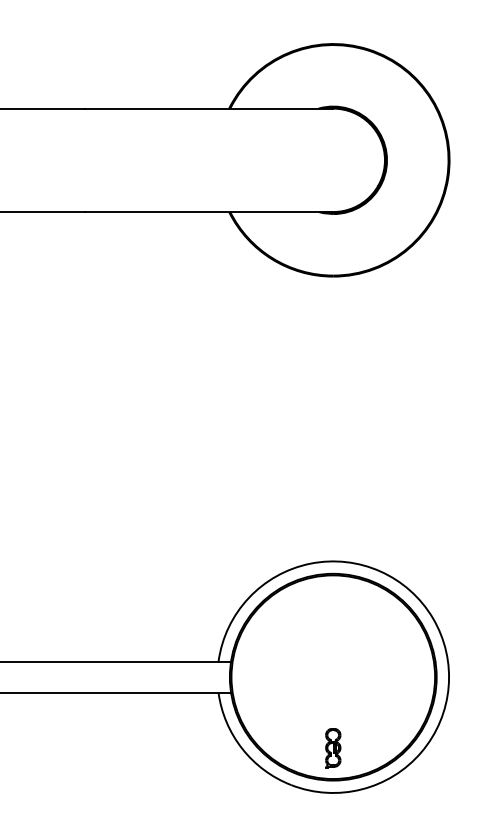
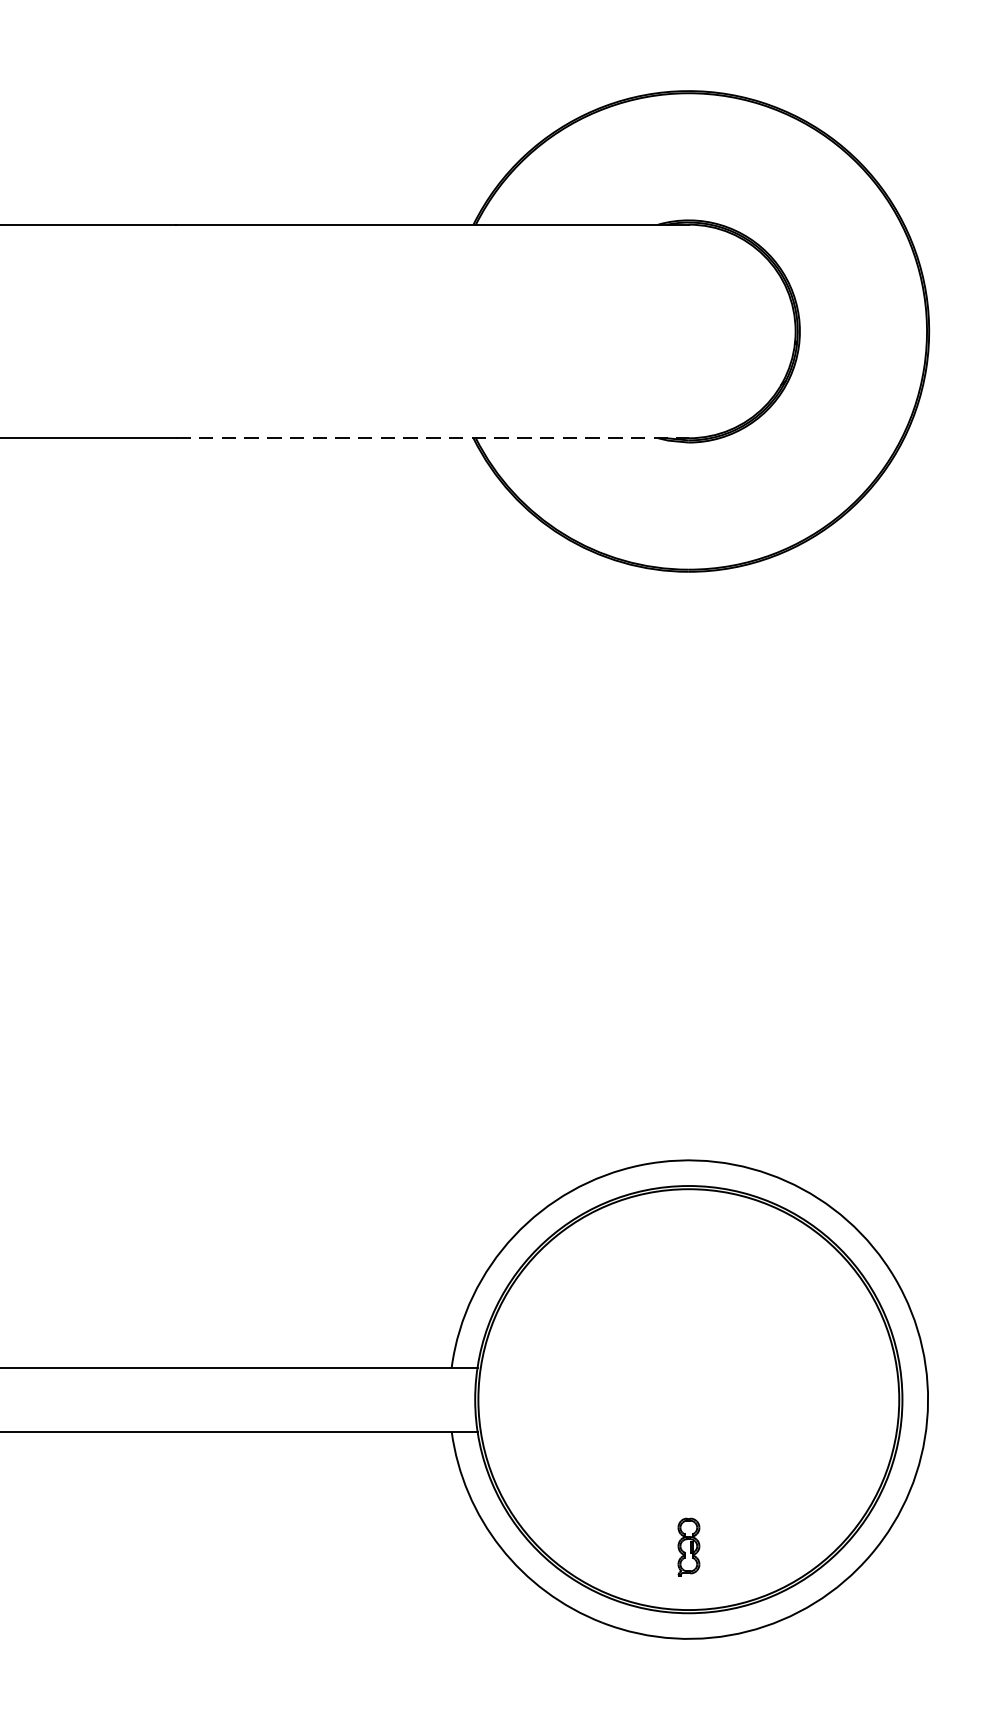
line: (209, 212) -> (433, 439), solid -> dashed
part: (333, 748) -> (689, 1546), size x0.7

